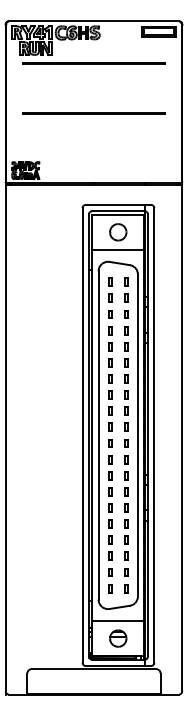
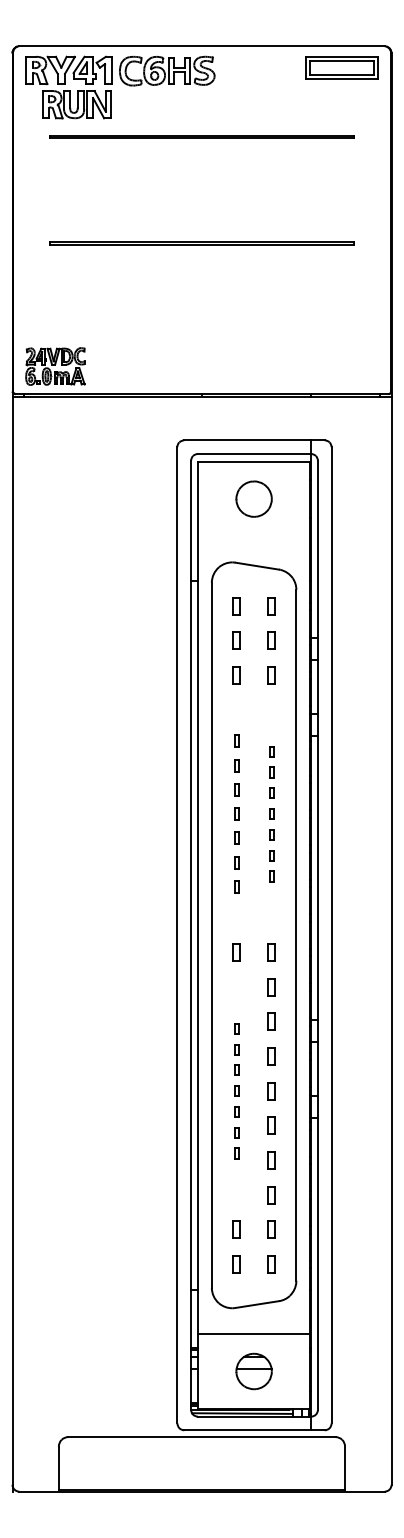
line: (118, 249) -> (254, 536), removed
part: (110, 378) -> (237, 813), size x0.7
part: (126, 378) -> (271, 813), size x0.6
part: (110, 507) -> (237, 1090), size x0.6

